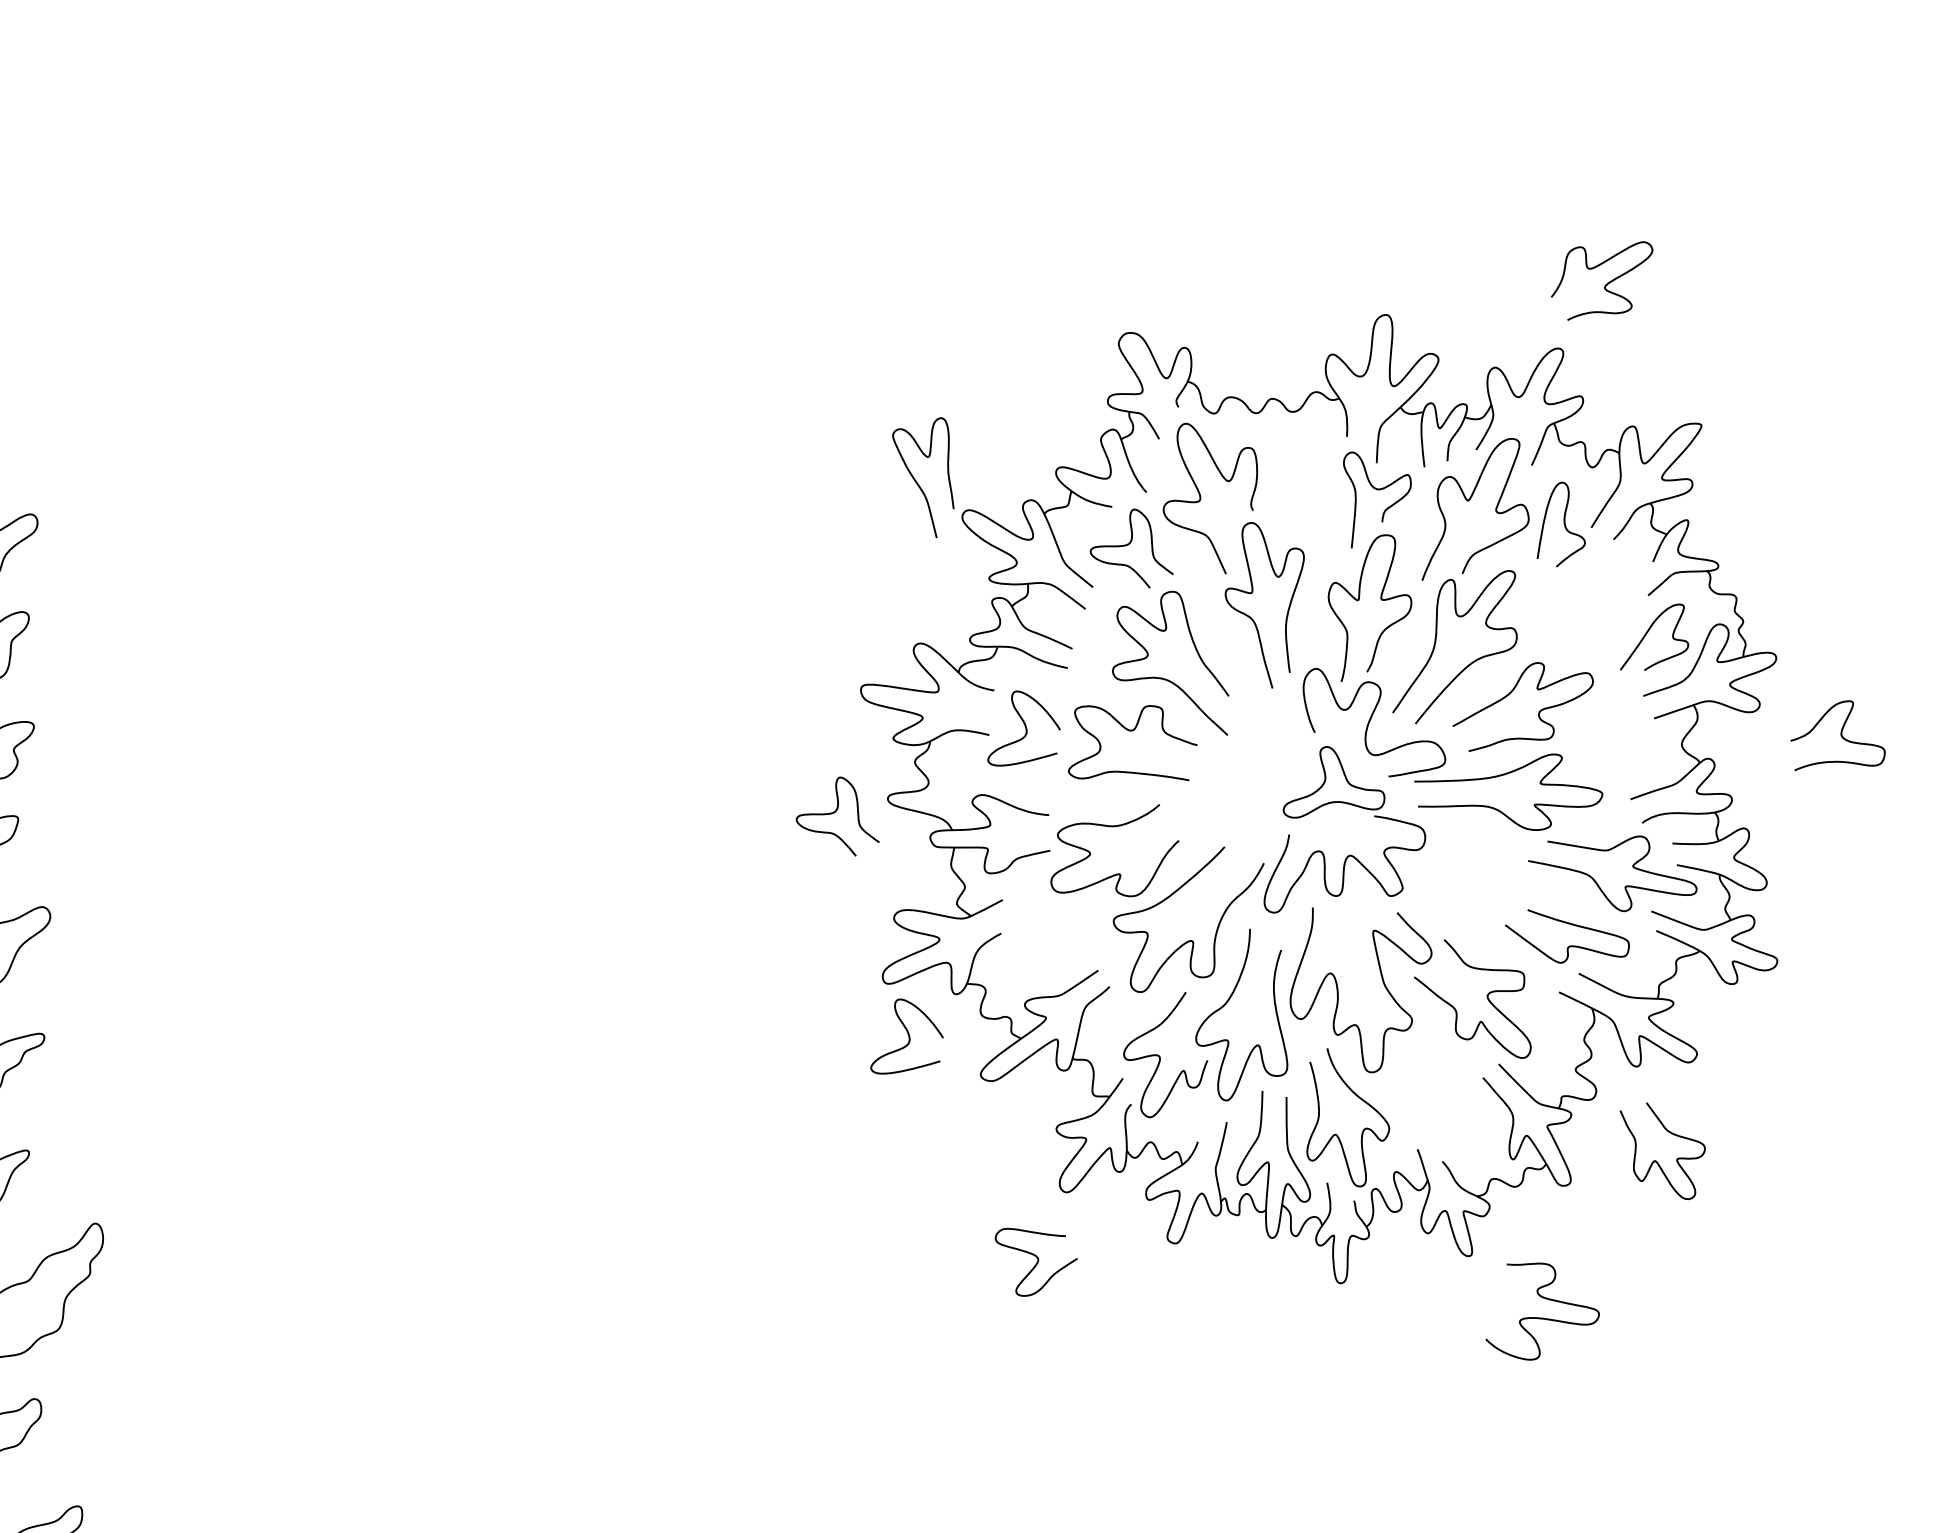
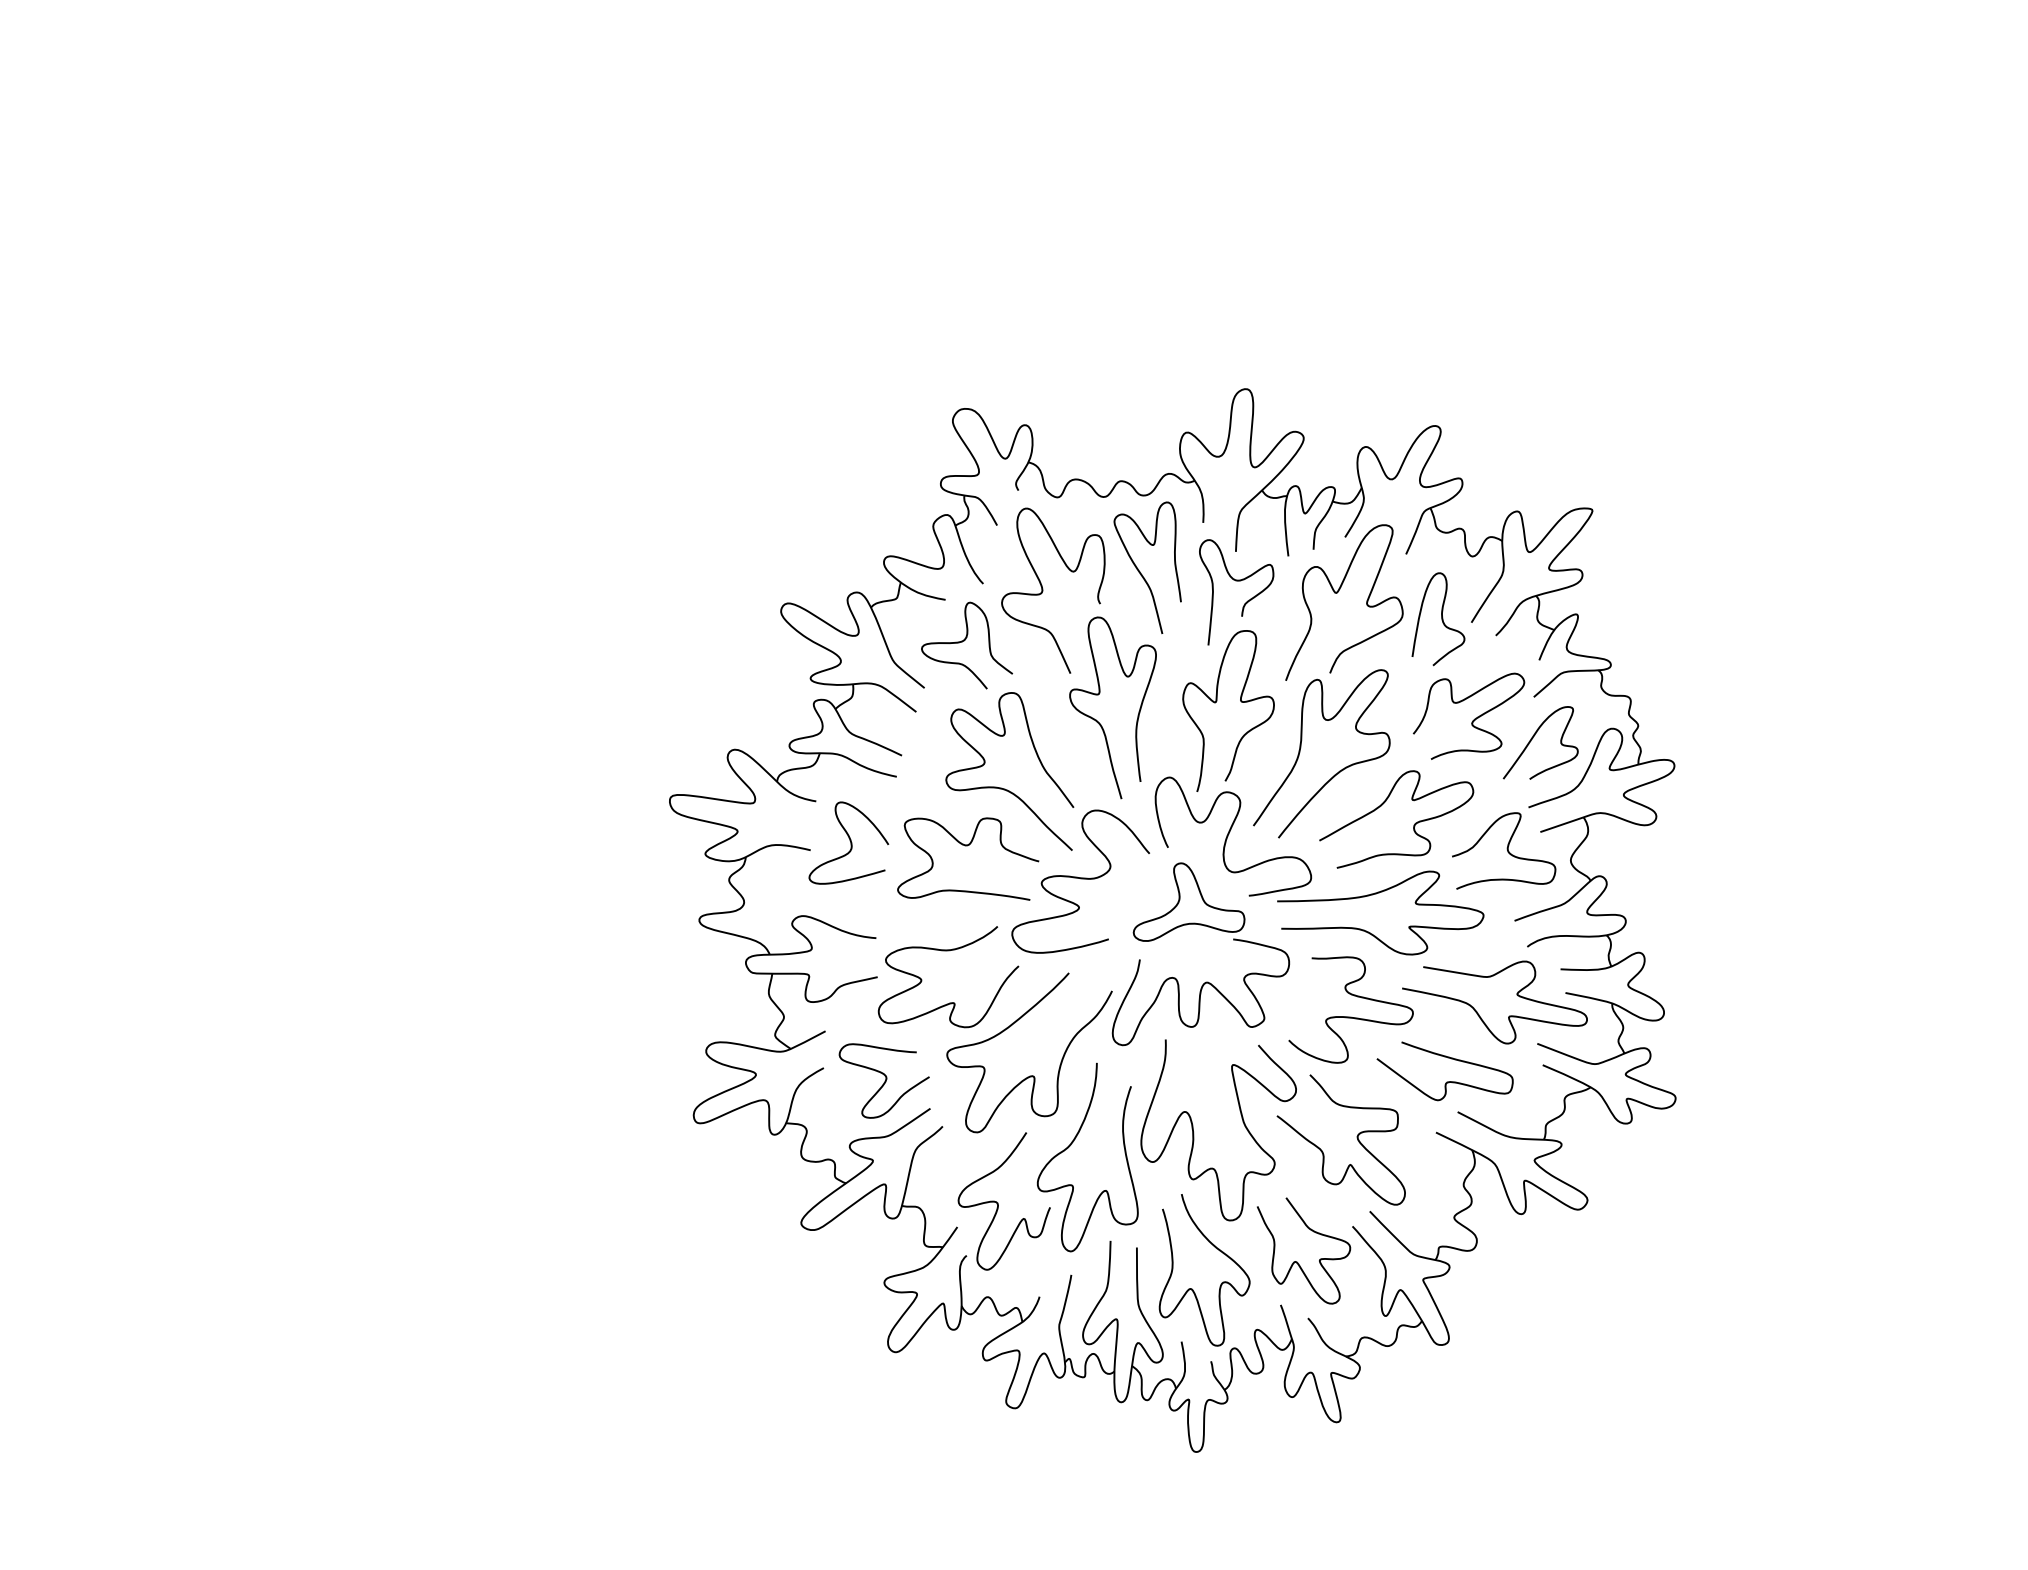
curve: (1606, 283) -> (1473, 719), moved
curve: (916, 480) -> (1140, 570), moved
curve: (1840, 735) -> (1506, 850), moved
curve: (1235, 761) -> (1080, 879), added
curve: (834, 813) -> (640, 936), removed
curve: (908, 1036) -> (721, 1181), removed
curve: (1656, 1160) -> (1297, 1261), moved
curve: (1036, 1262) -> (884, 1081), moved
curve: (1542, 1317) -> (1350, 1016), moved

